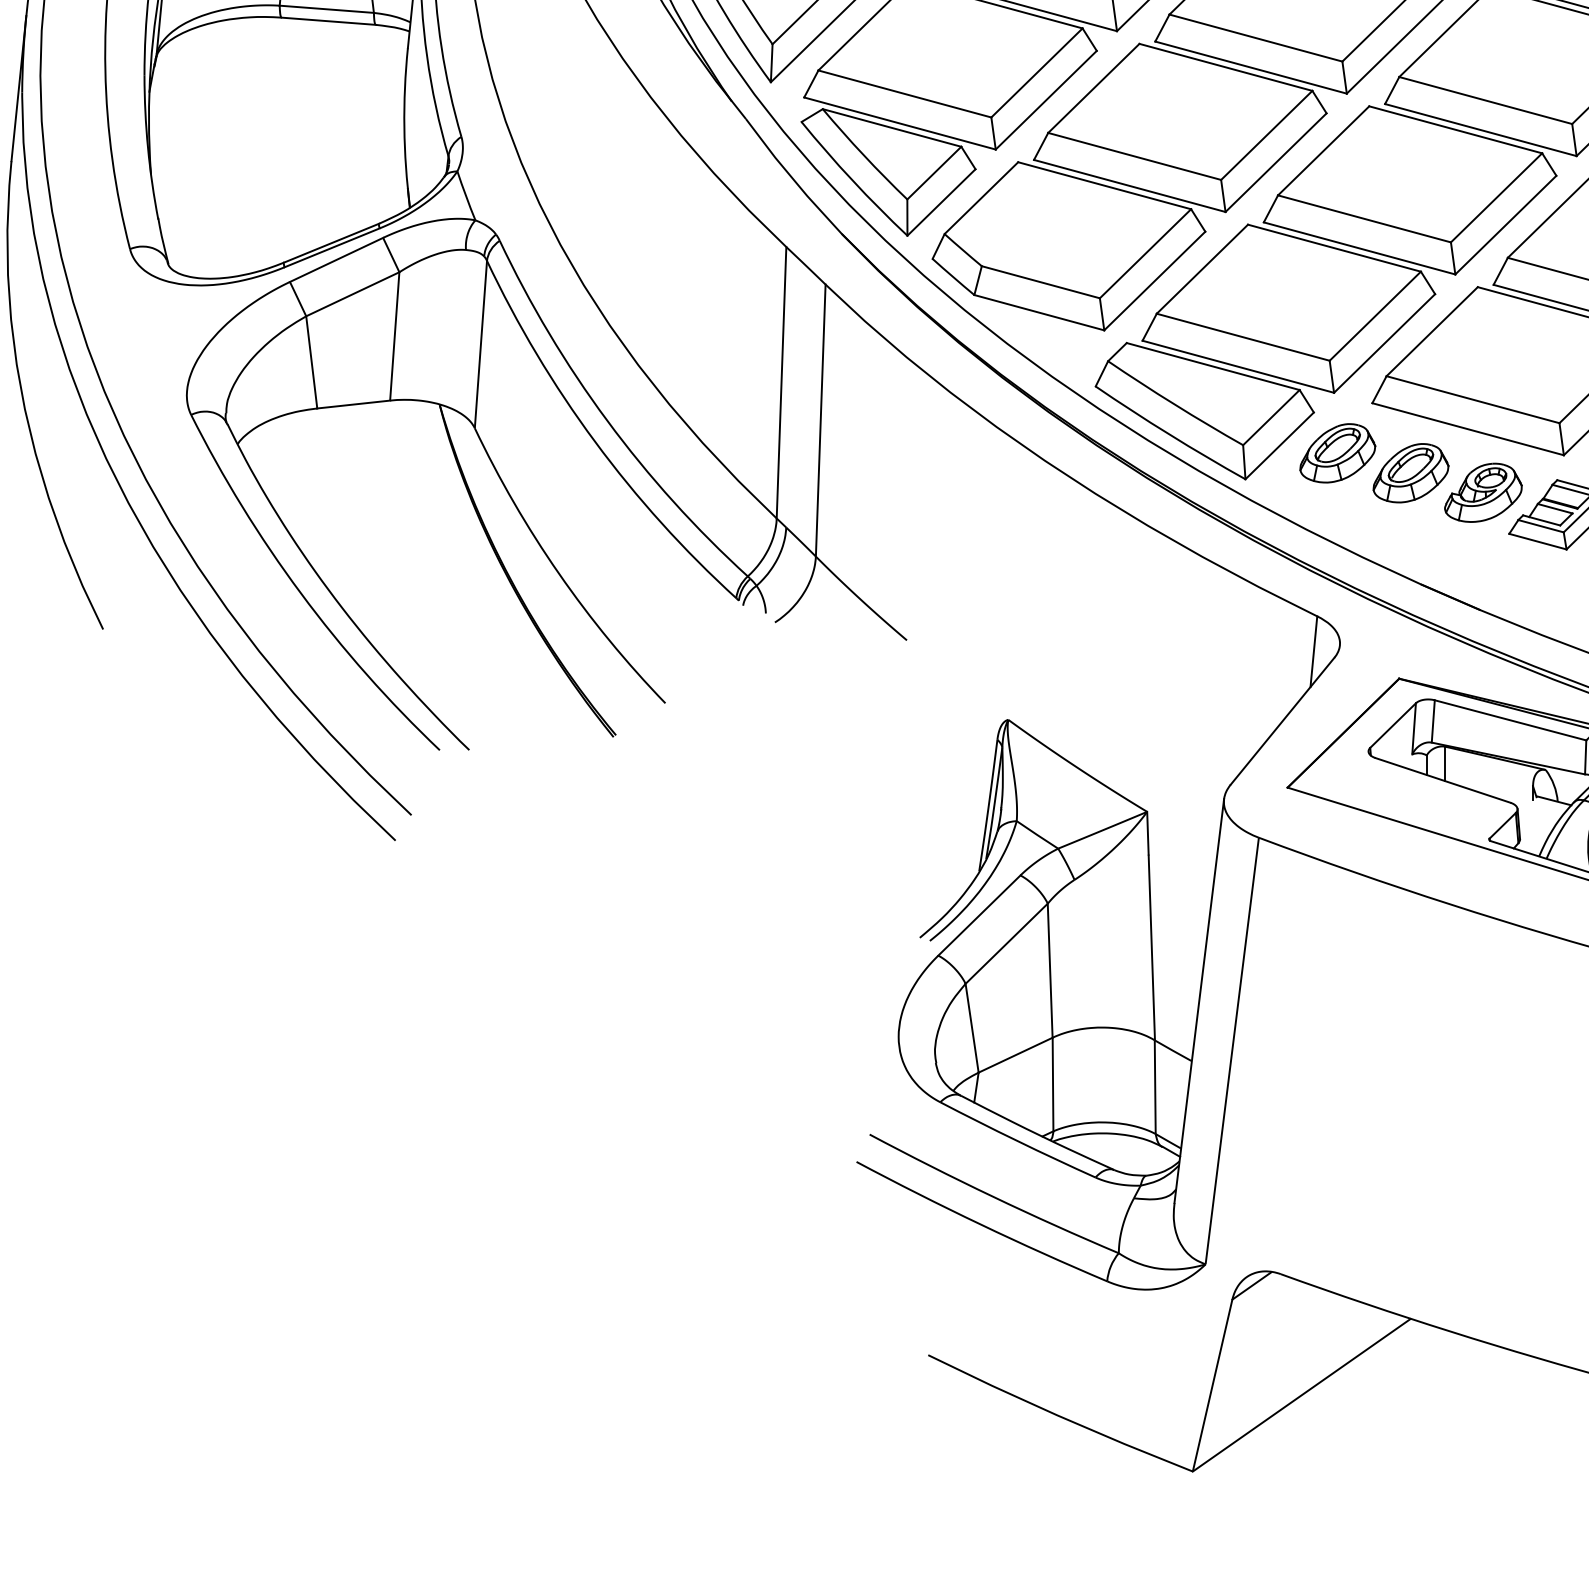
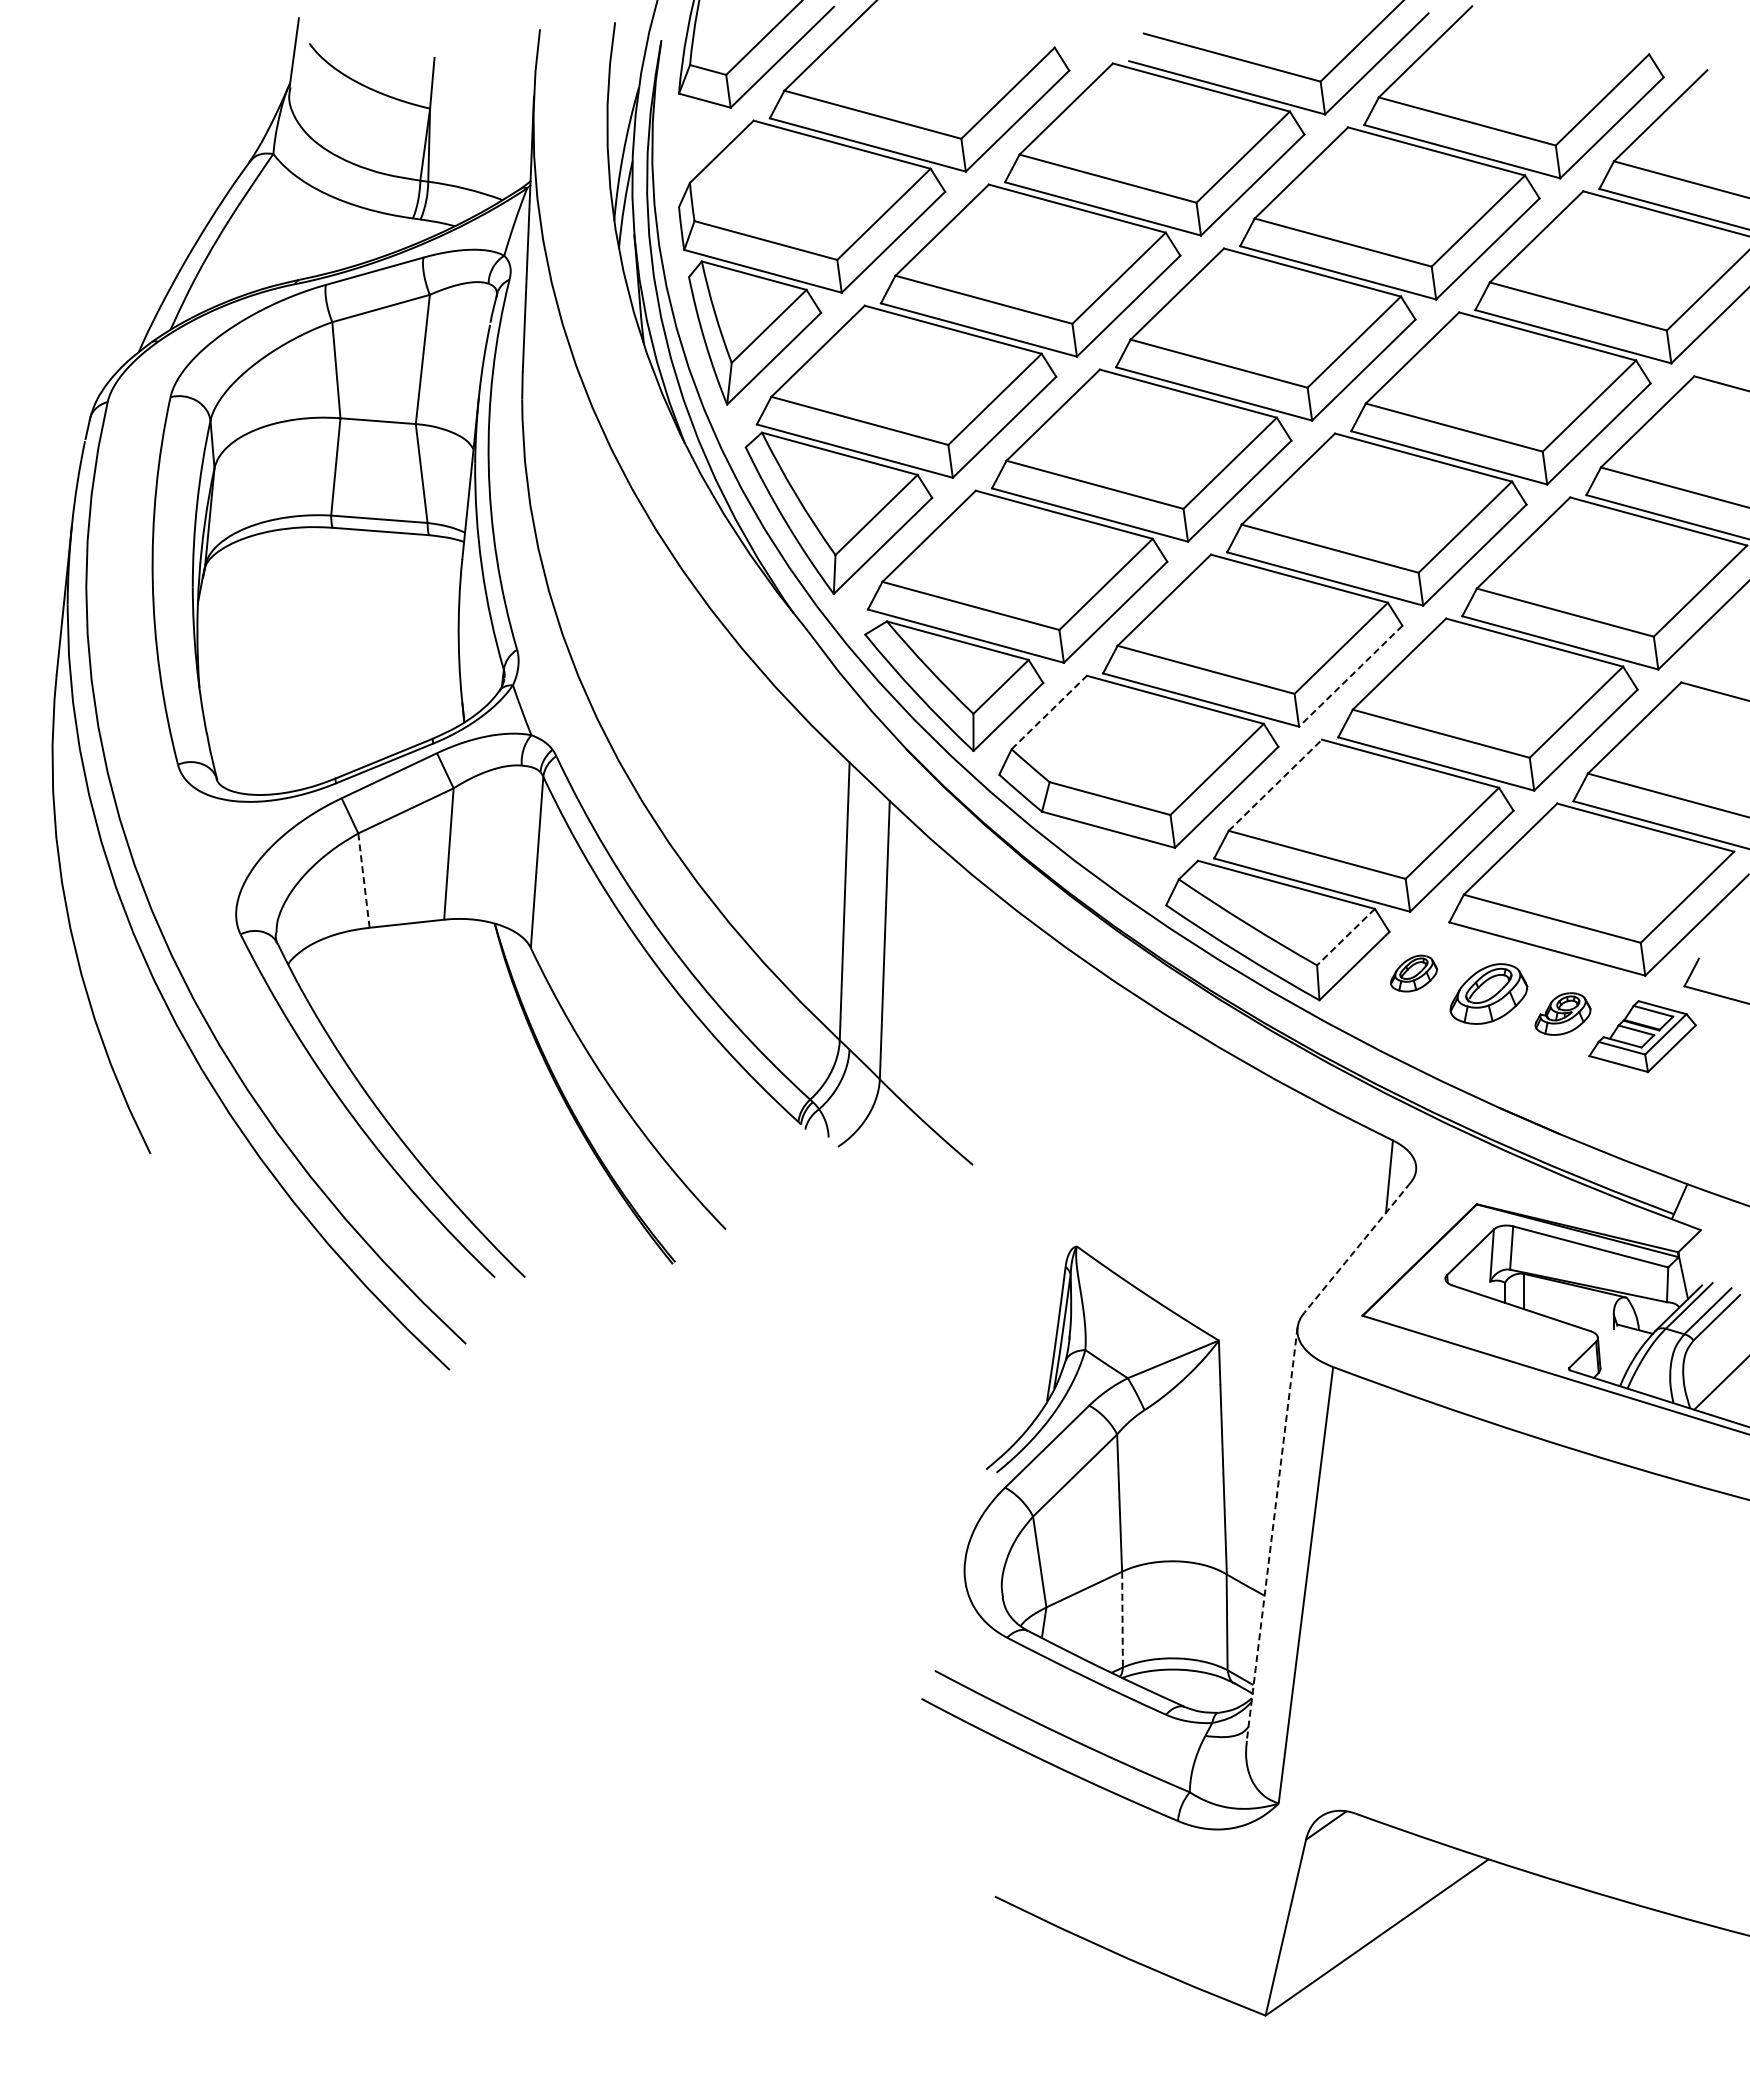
line: (1275, 162) -> (1350, 676), solid -> dashed
line: (981, 198) -> (1049, 712), solid -> dashed
line: (1202, 268) -> (1275, 784), solid -> dashed
line: (311, 362) -> (363, 880), solid -> dashed
line: (1270, 417) -> (1345, 937), solid -> dashed
part: (1337, 453) -> (1413, 973), size x0.6
part: (1482, 492) -> (1562, 1013), size x0.7
line: (1282, 720) -> (1357, 1247), solid -> dashed
line: (1199, 1001) -> (1272, 1534), solid -> dashed
line: (1052, 1084) -> (1122, 1619), solid -> dashed

